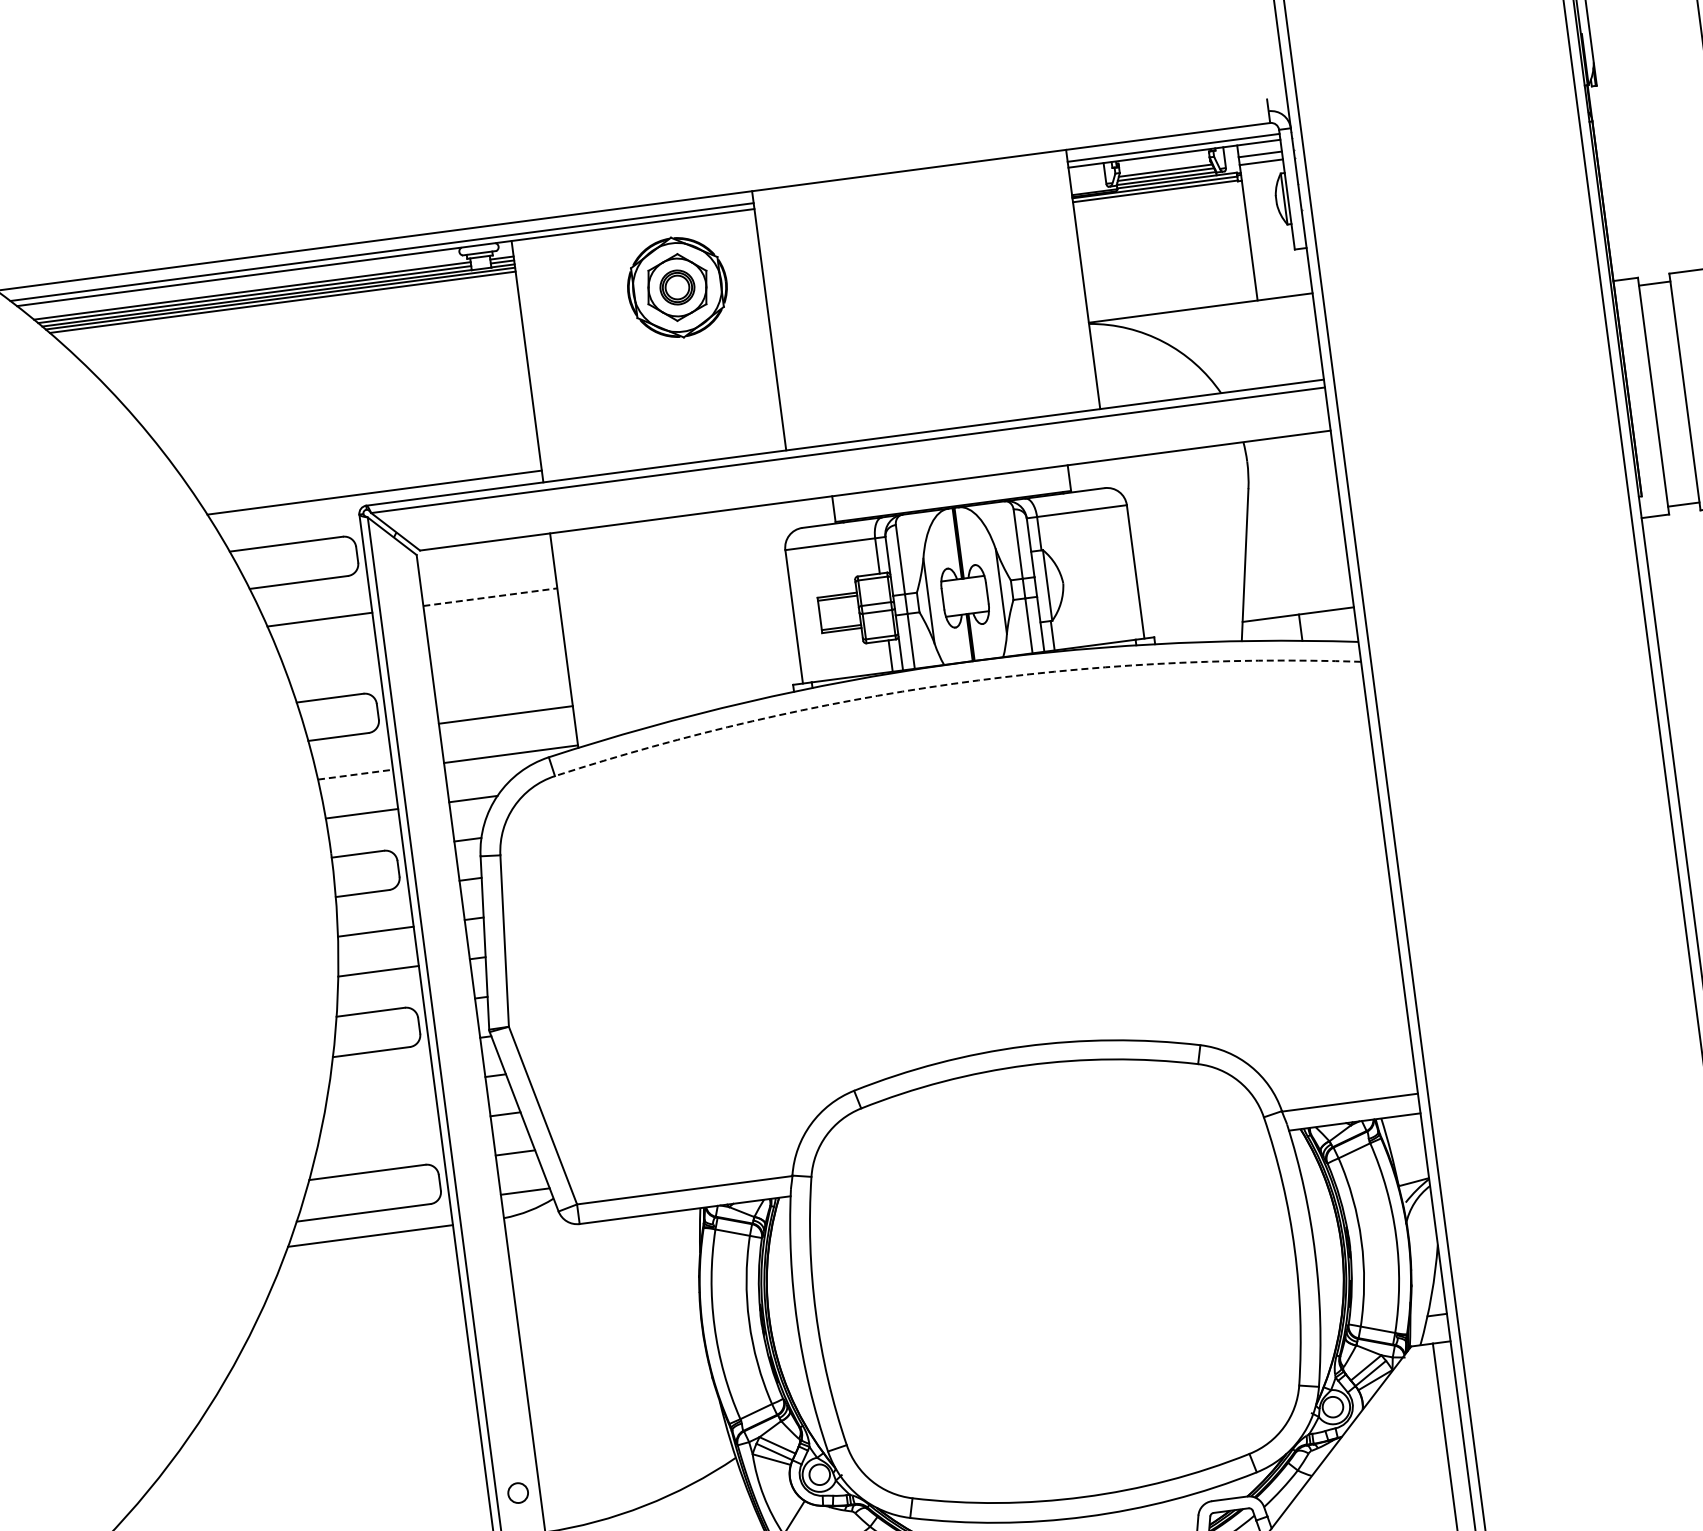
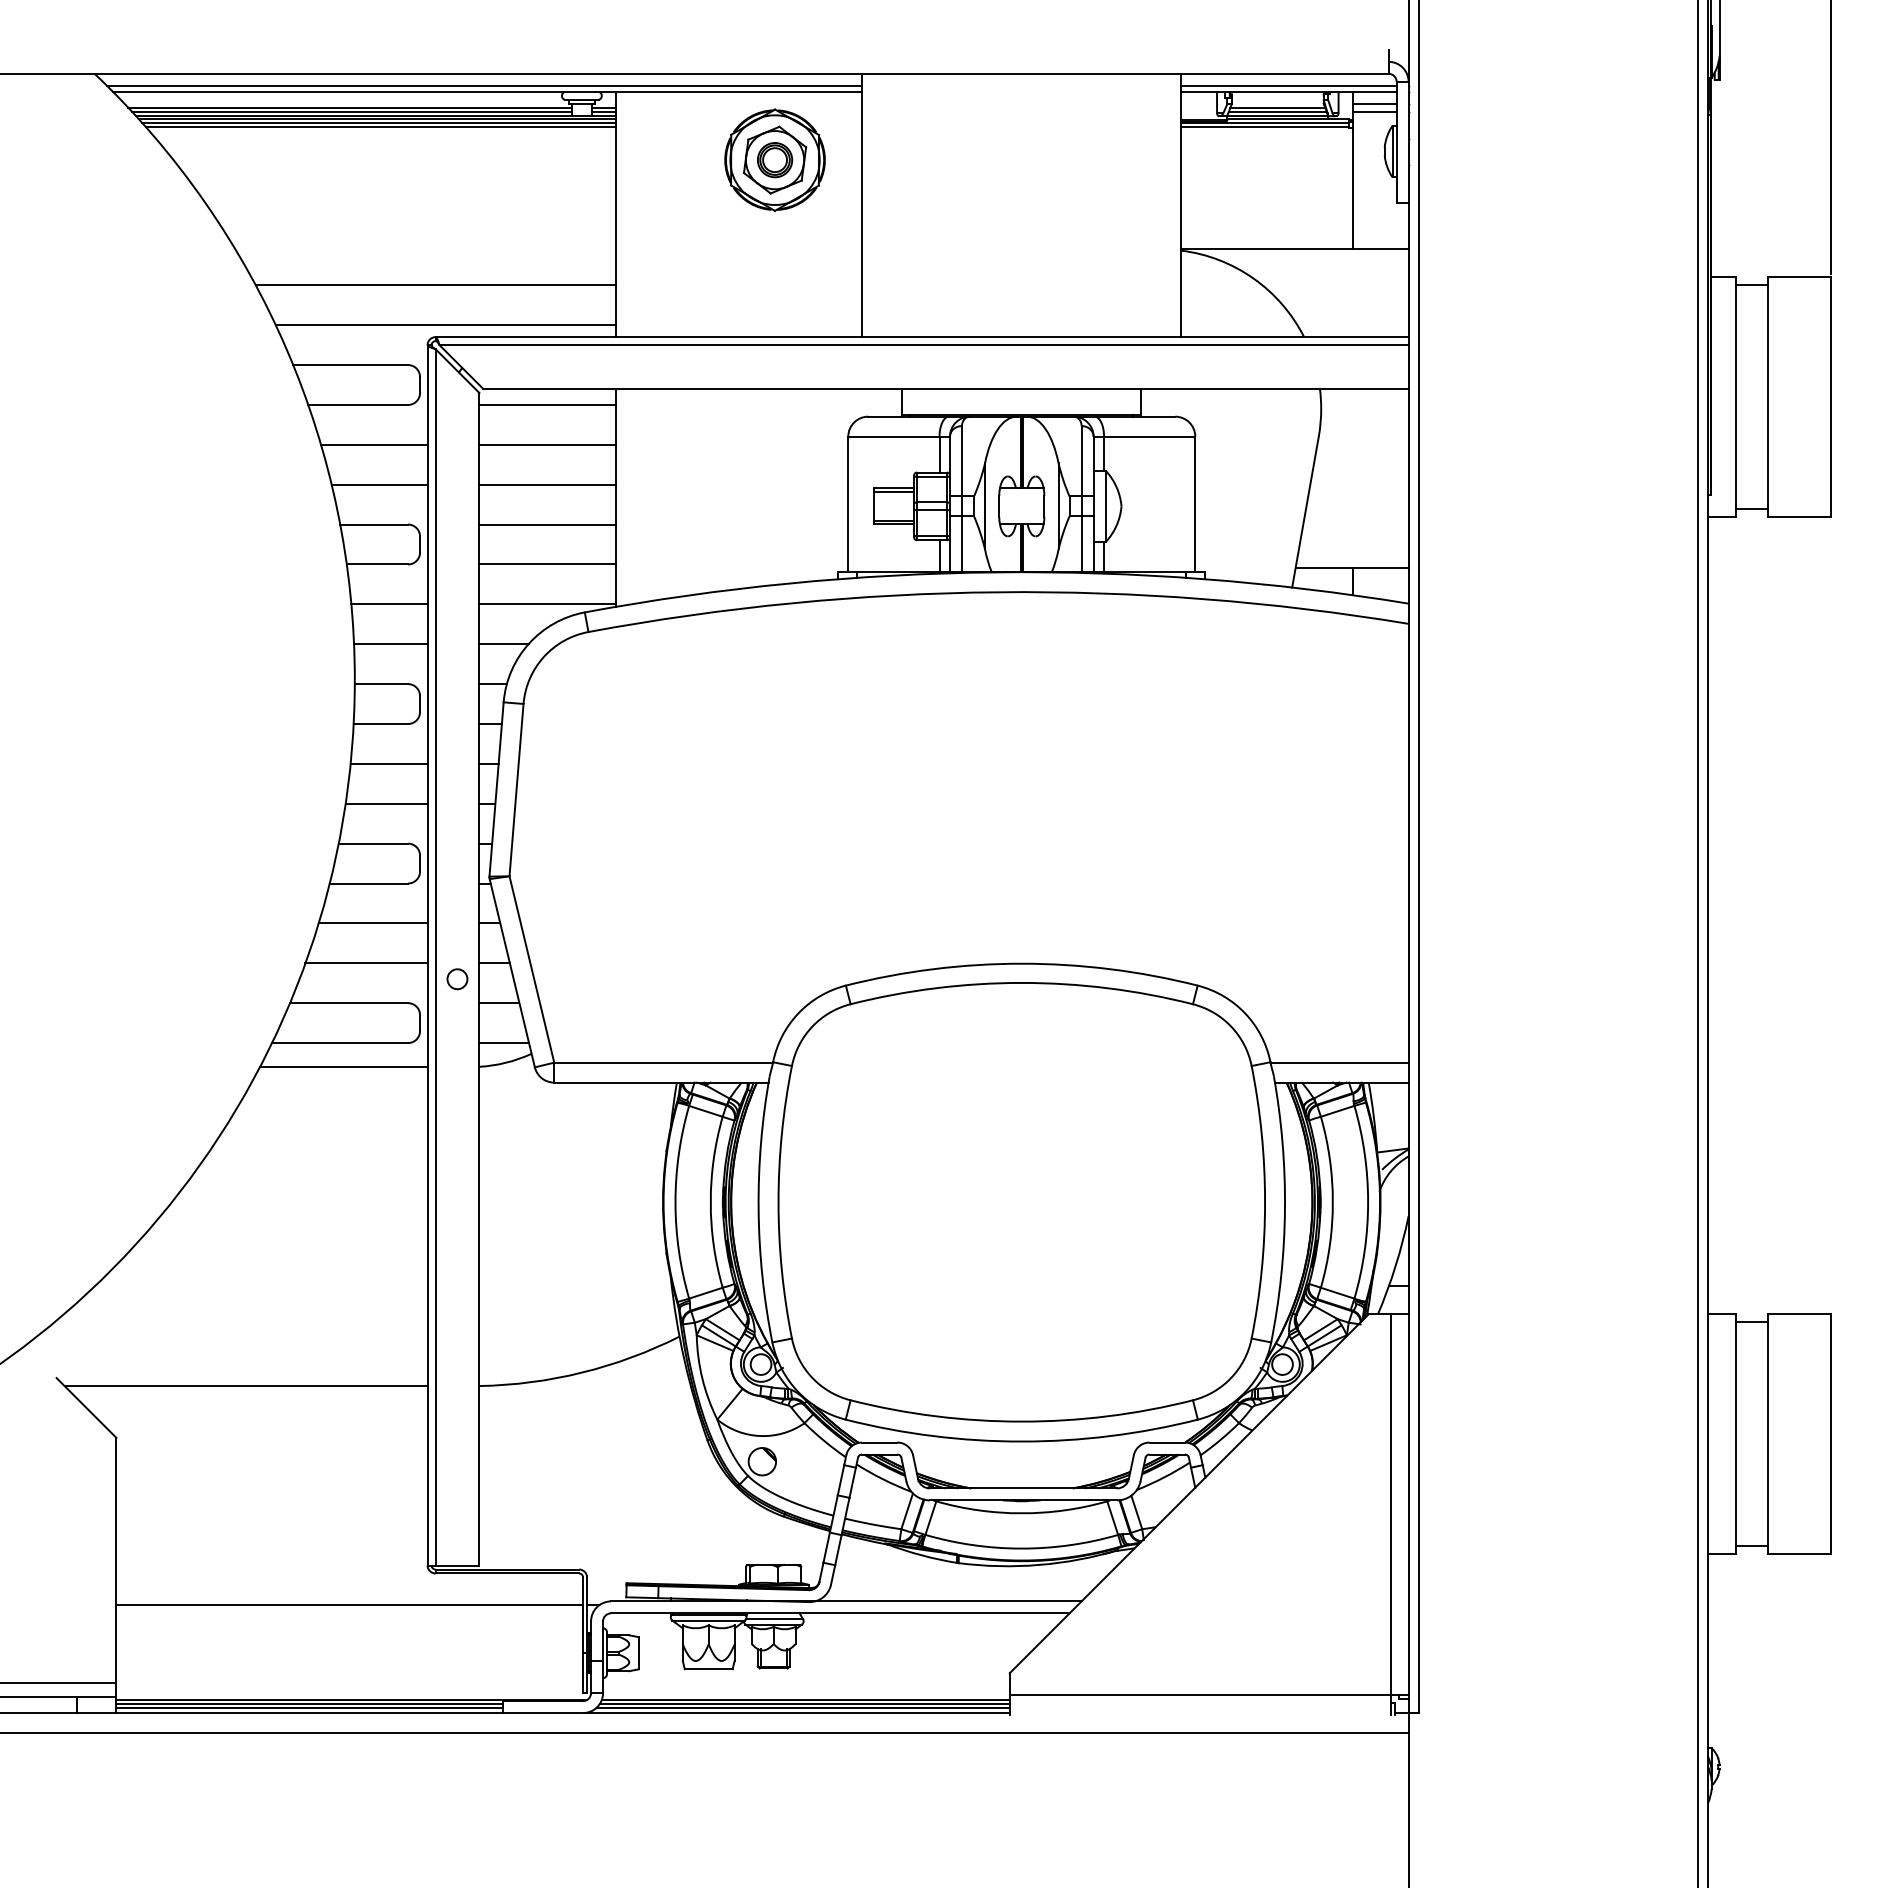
line: (284, 306) -> (380, 127), added
line: (359, 454) -> (435, 285), added
line: (485, 557) -> (547, 404), added
line: (490, 596) -> (547, 444), dashed -> solid
line: (495, 636) -> (547, 484), added
line: (330, 658) -> (379, 484), added
line: (500, 675) -> (547, 524), added
arc: (953, 684) -> (998, 592), dashed -> solid
line: (355, 774) -> (389, 604), dashed -> solid
line: (380, 1090) -> (372, 923), added
line: (379, 1131) -> (366, 963), added
circle: (518, 1493) -> (457, 979), moved

